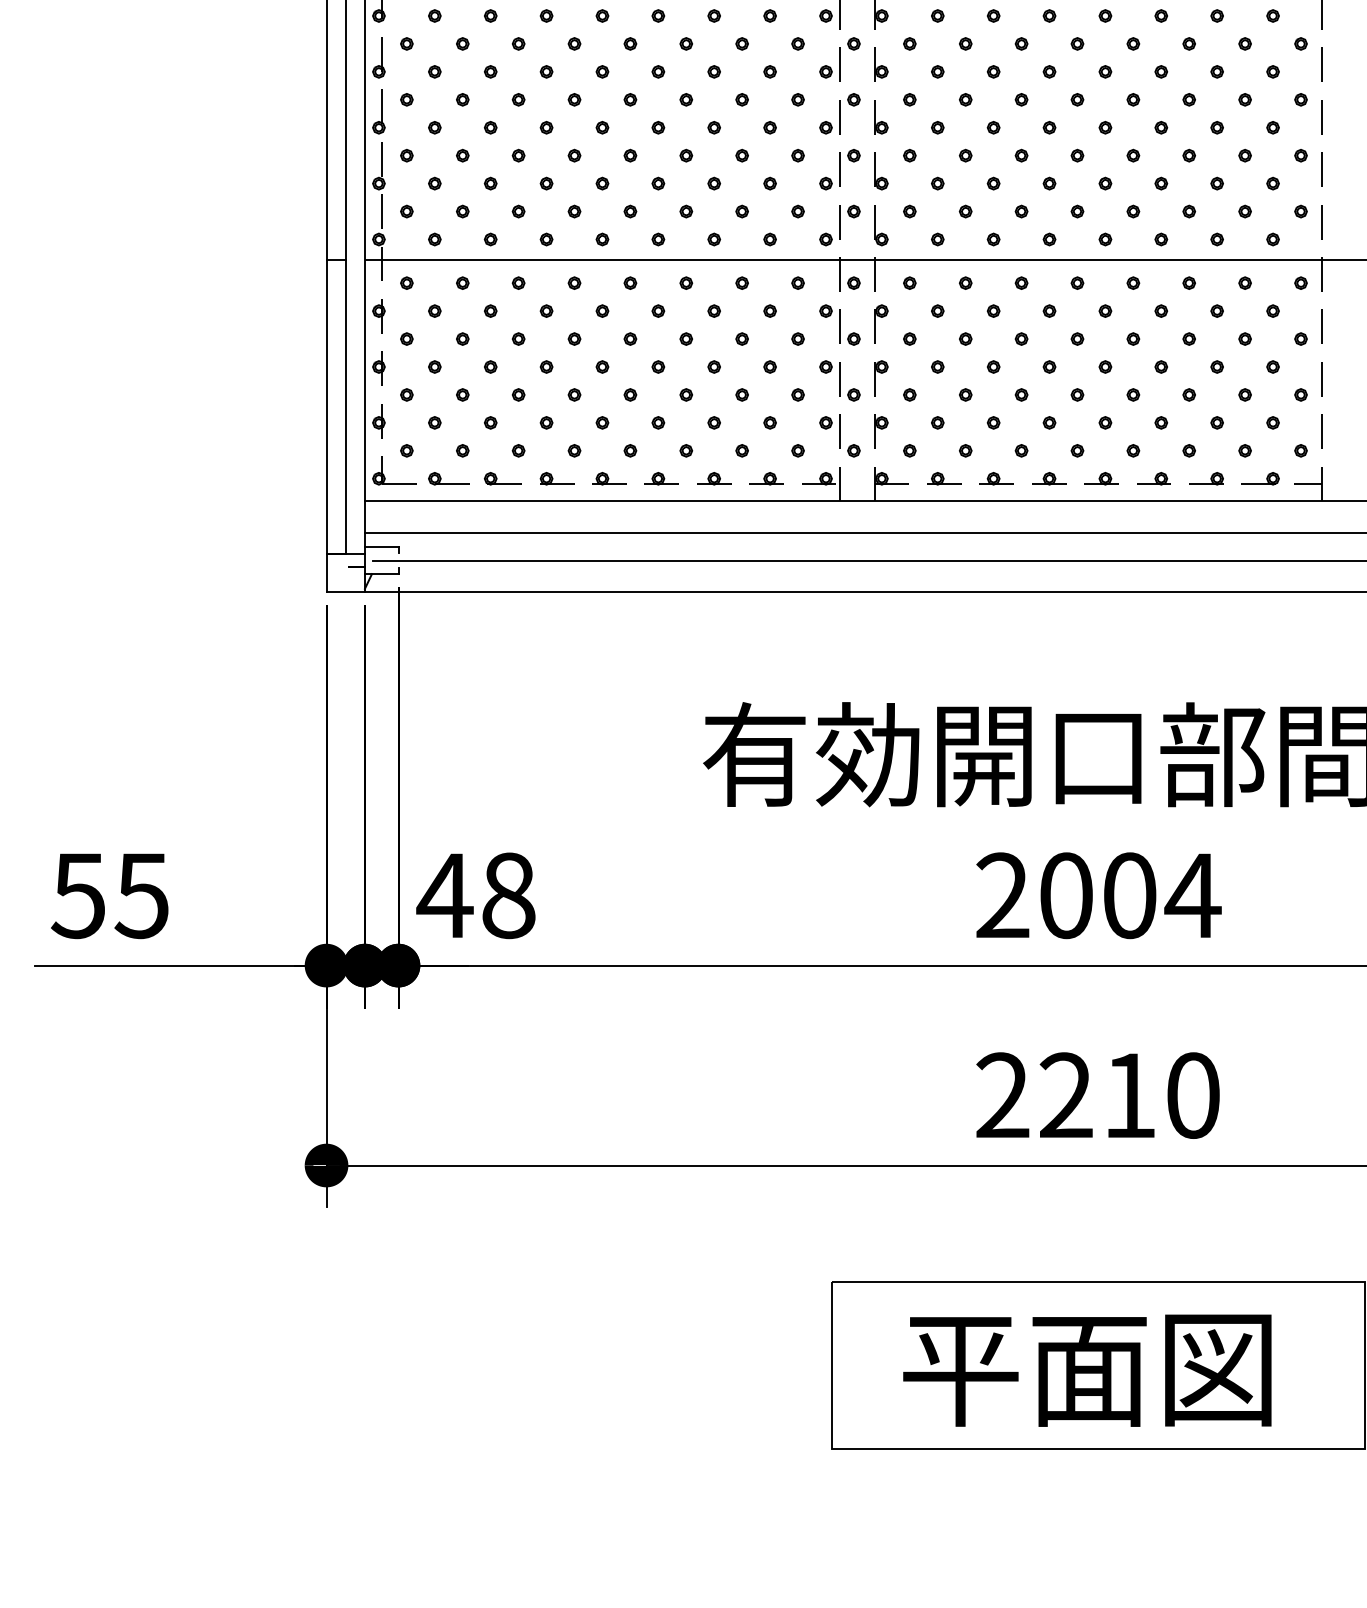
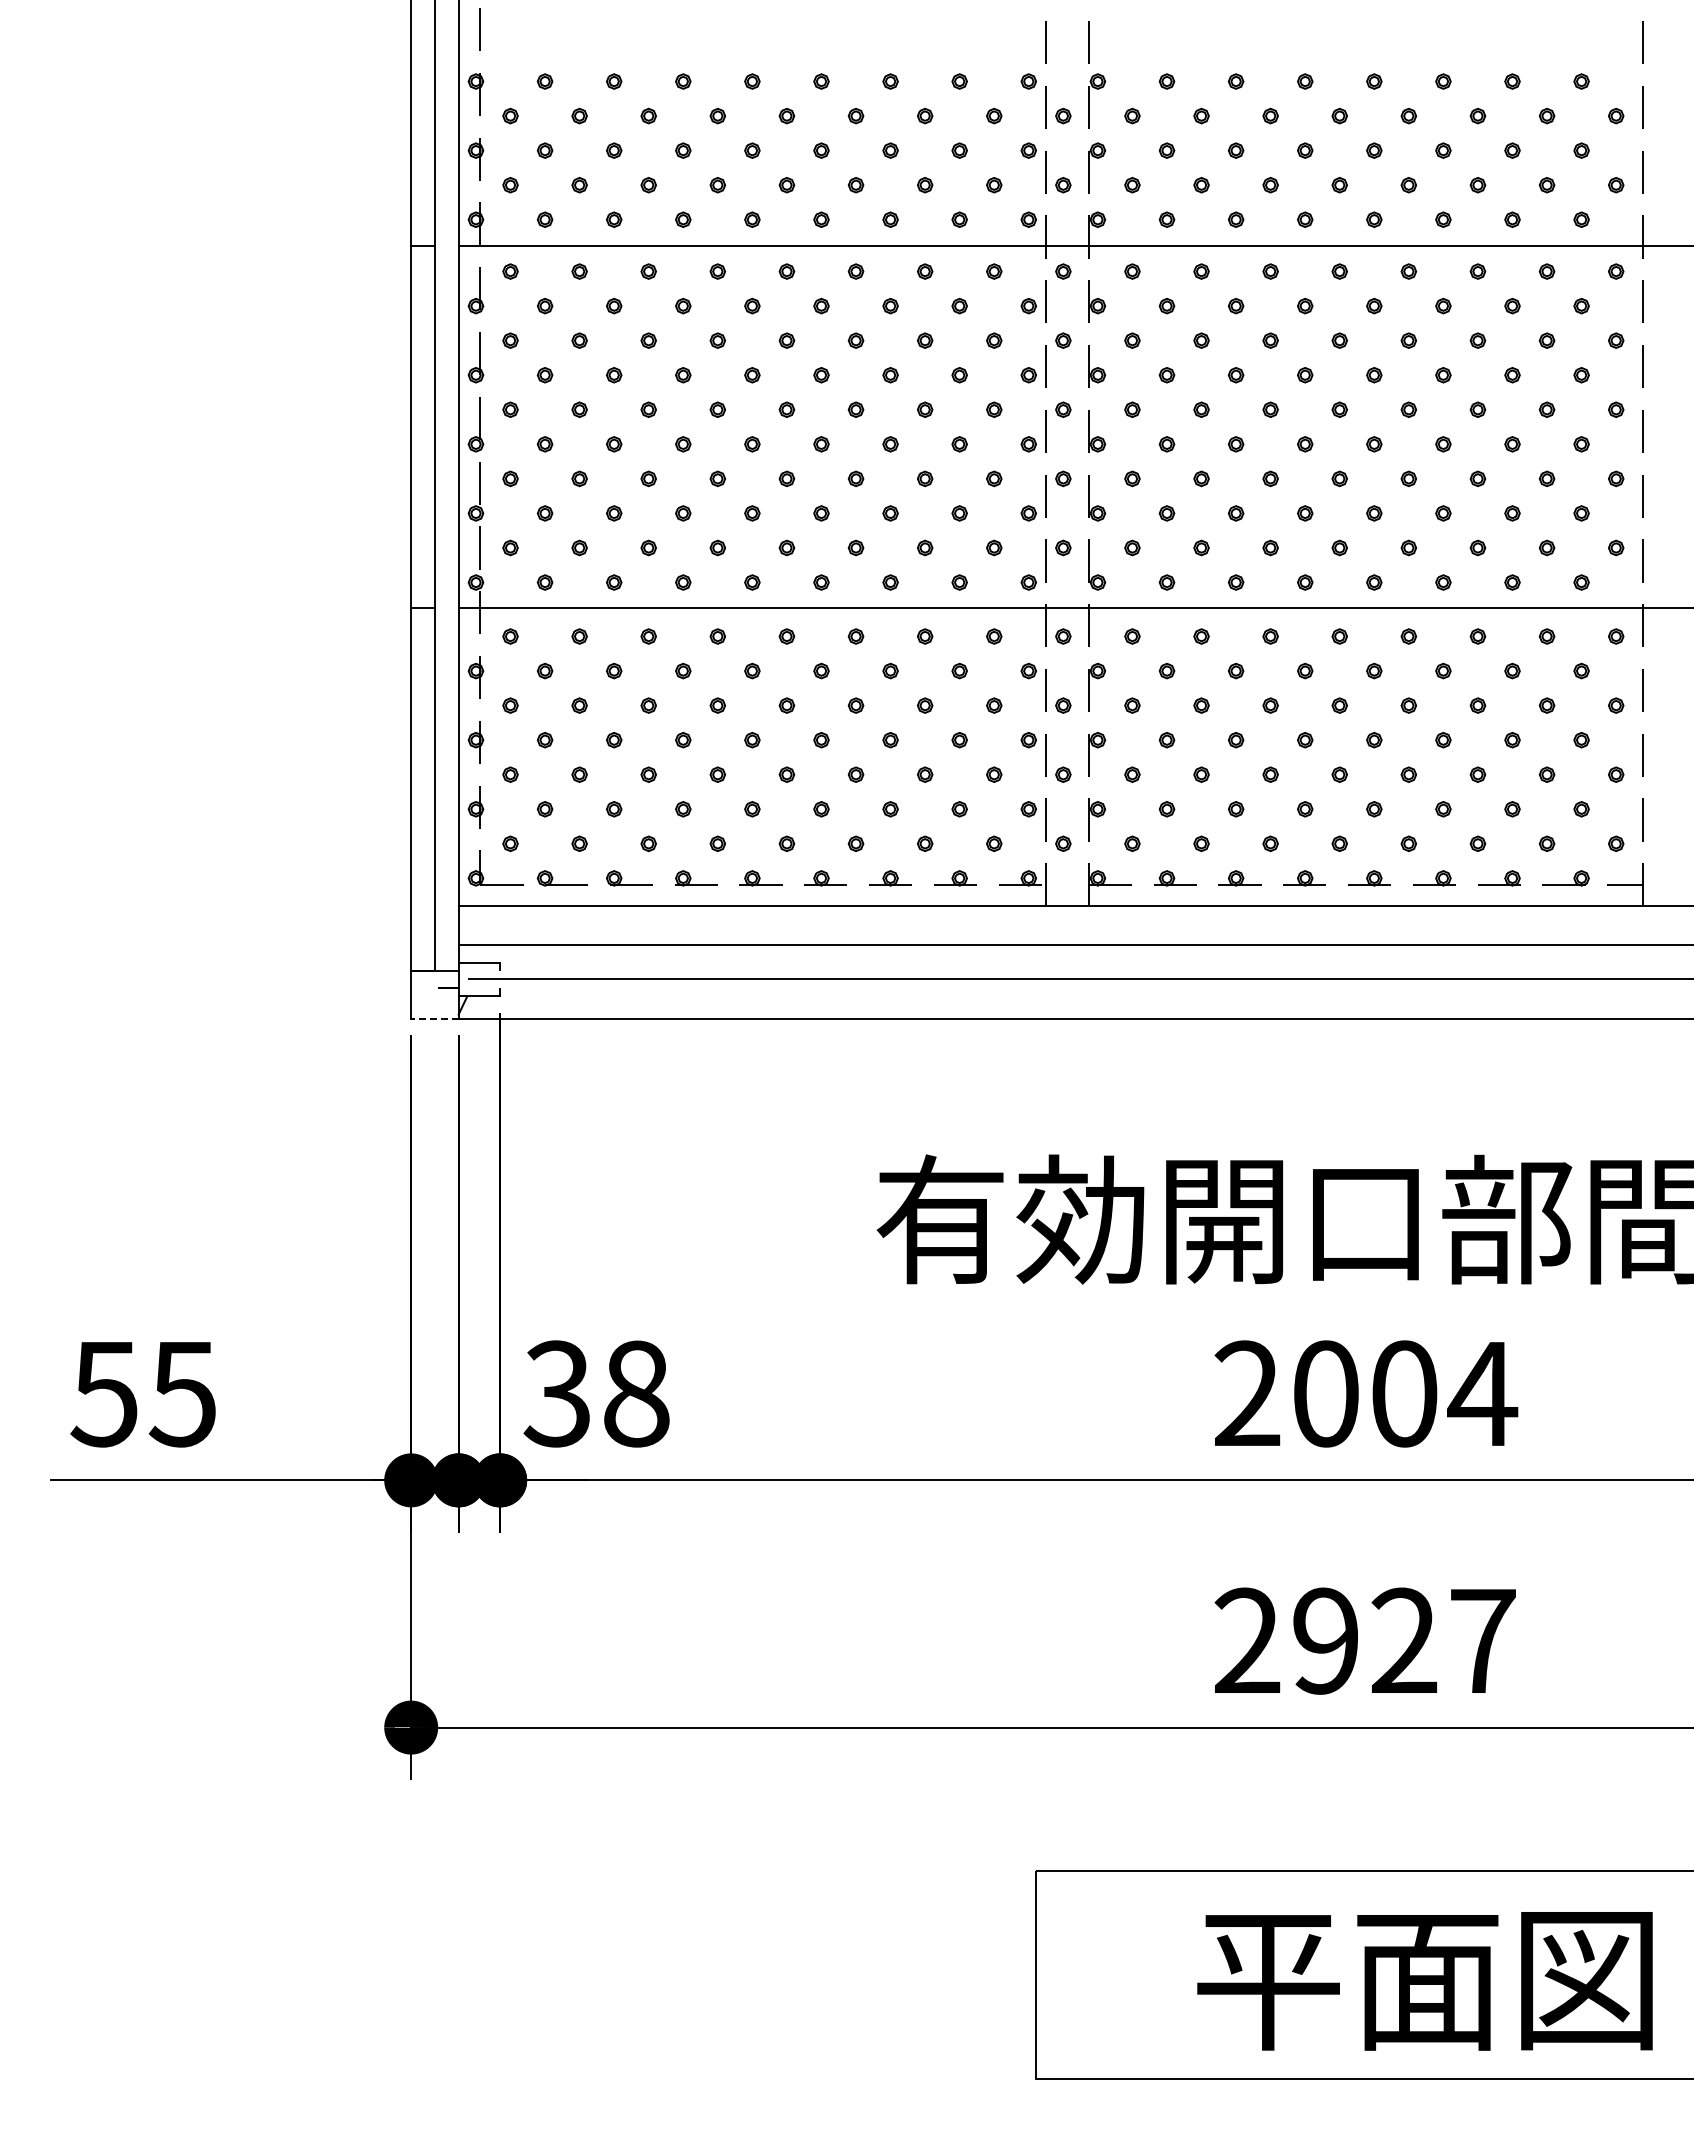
line: (345, 592) -> (434, 1018), solid -> dashed
text: (444, 895) -> (557, 1393), 48 -> 38
text: (1129, 1095) -> (1404, 1640), 2210 -> 2927
text: (1086, 1370) -> (1424, 1981), moved

